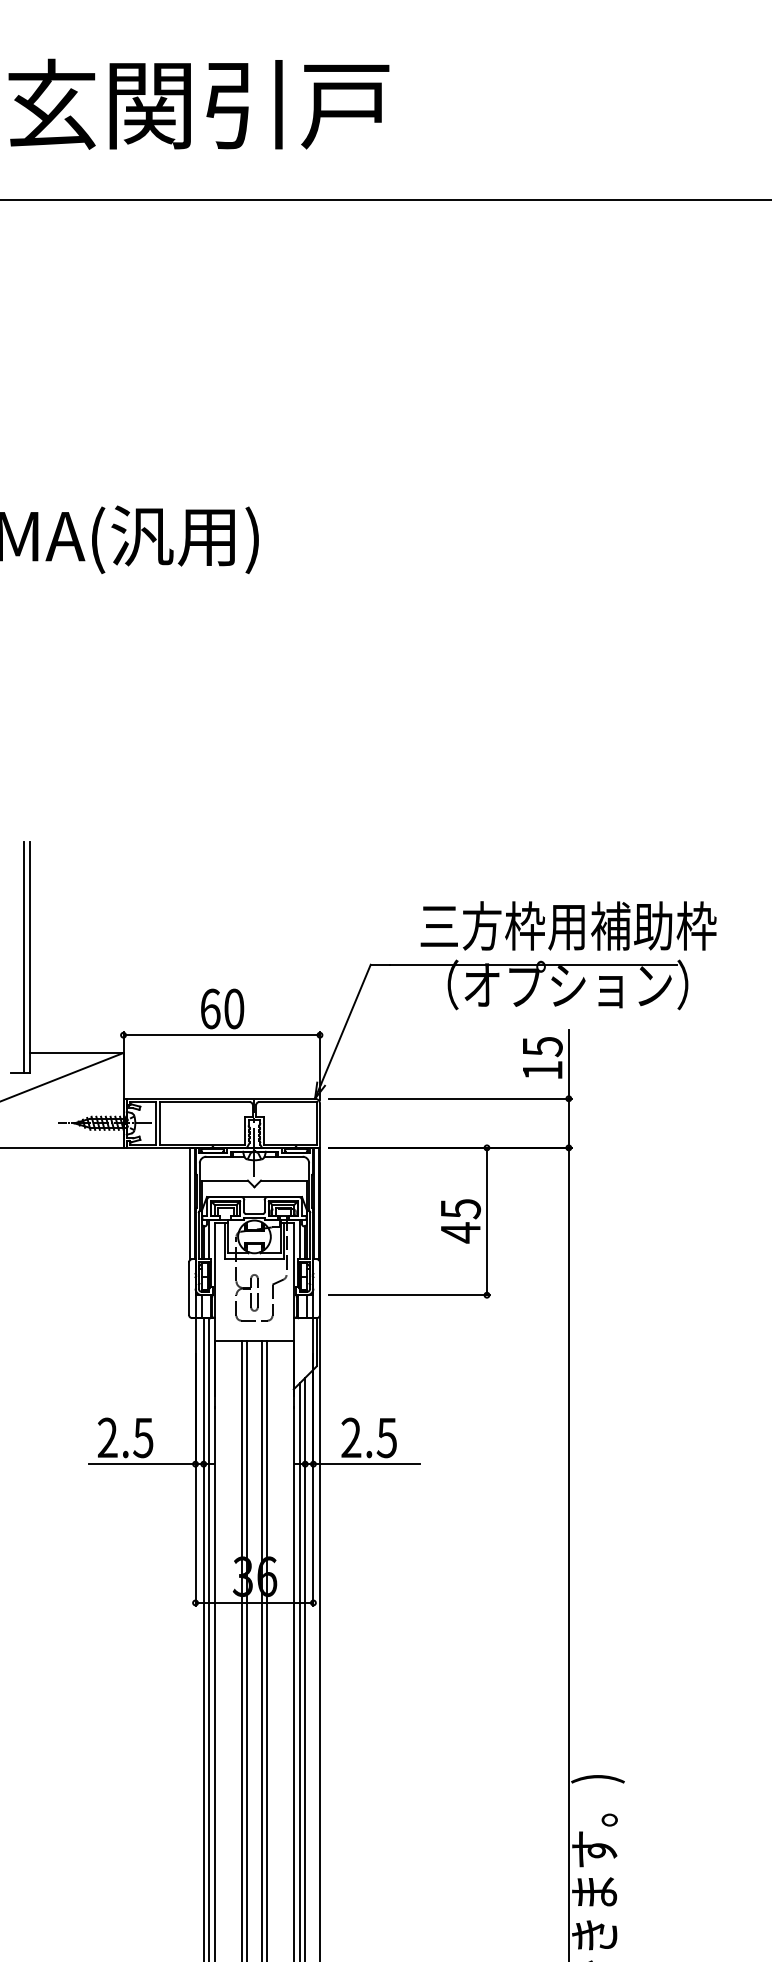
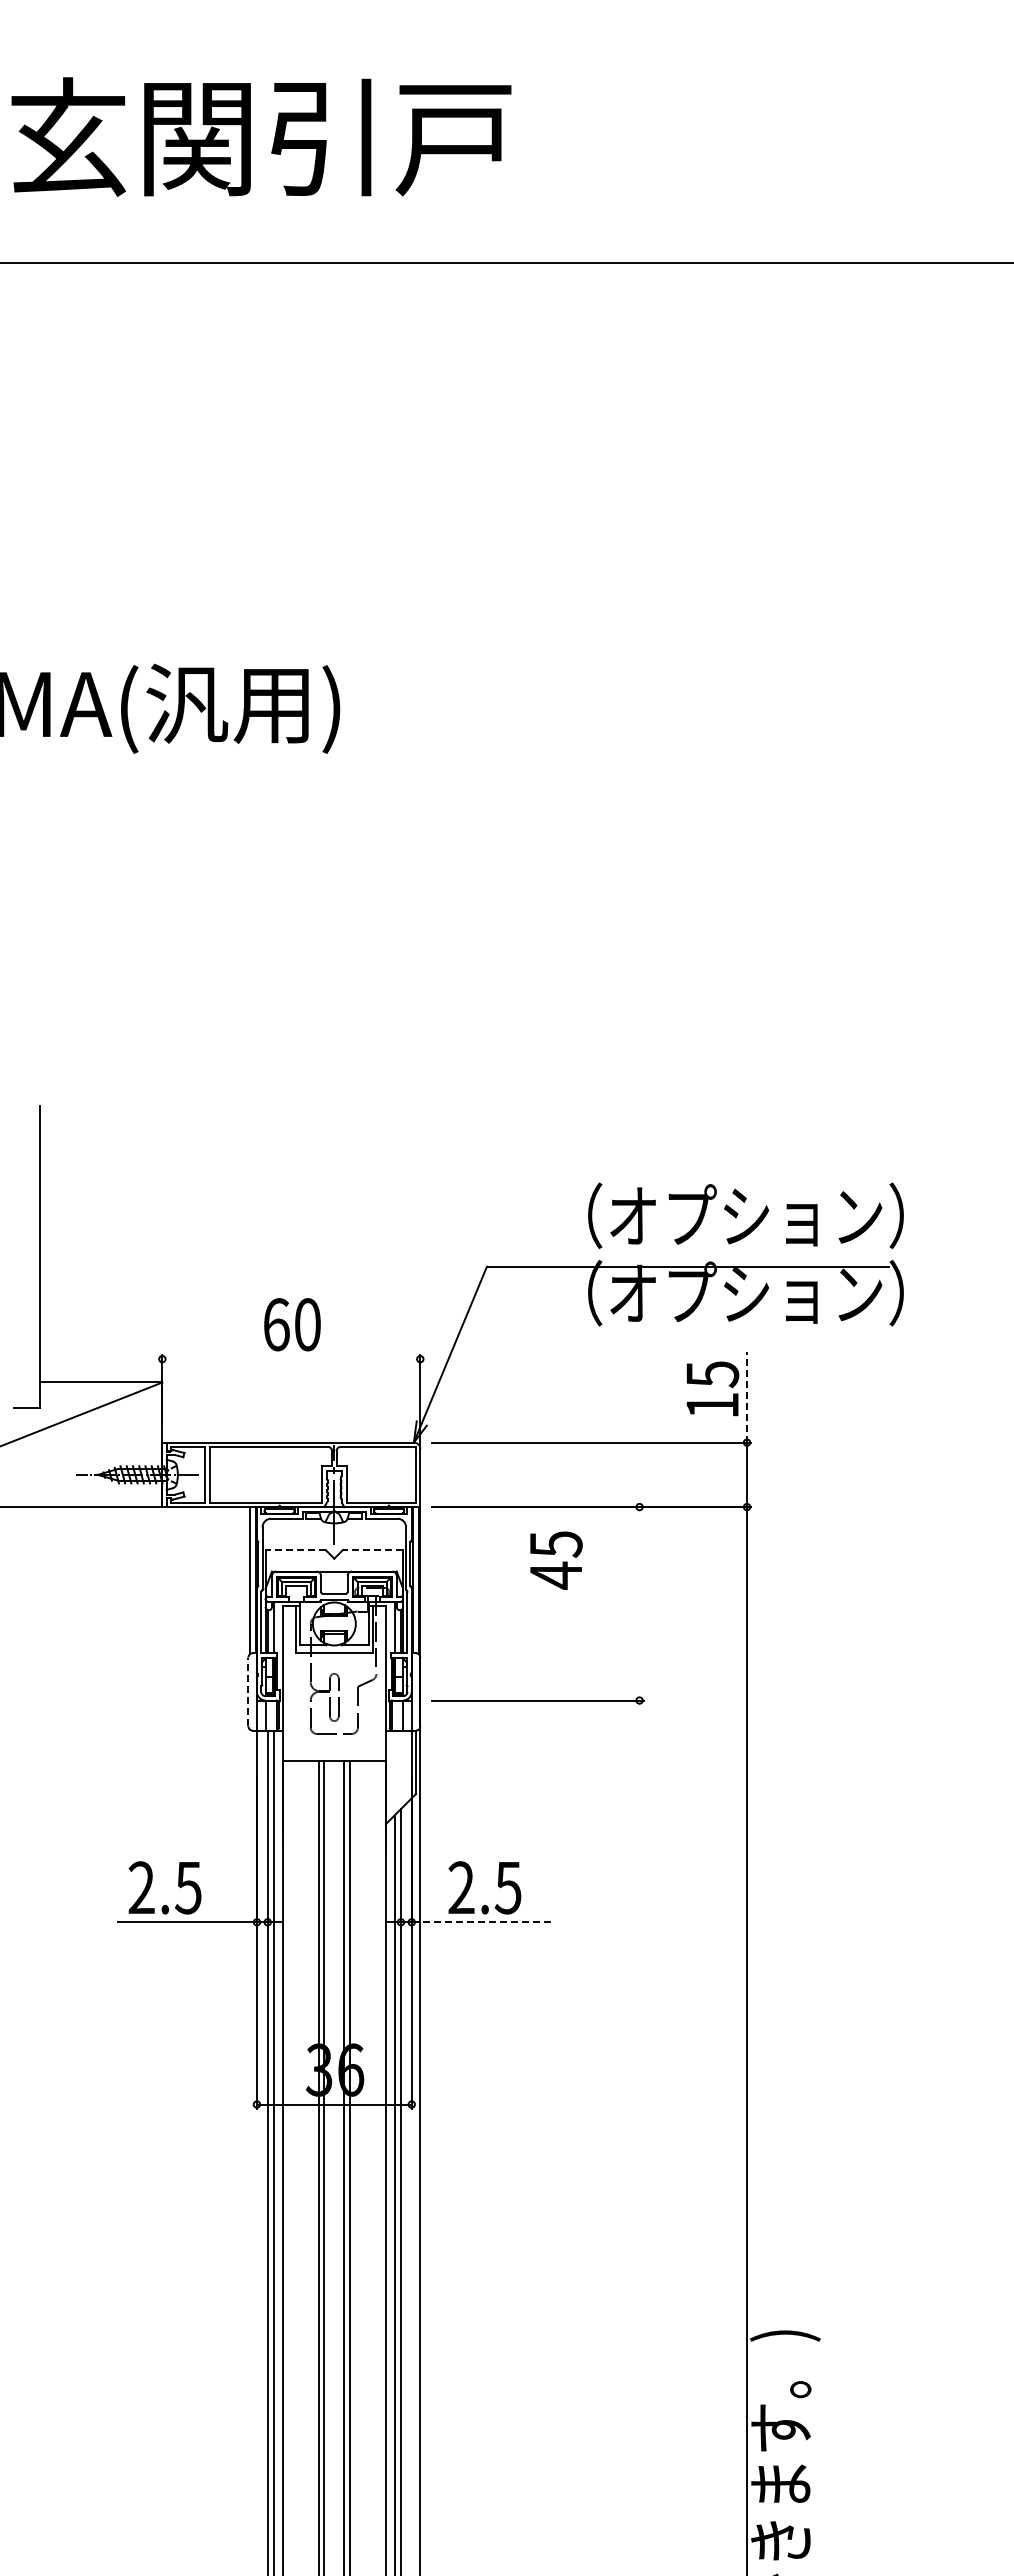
text: (568, 925) -> (746, 1215), 三方枠用補助枠 -> （オプション）
line: (23, 957) -> (31, 1256), removed
line: (221, 1035) -> (291, 1359), removed
line: (569, 1063) -> (747, 1396), solid -> dashed
line: (224, 1180) -> (295, 1550), solid -> dashed
line: (283, 1180) -> (372, 1550), solid -> dashed
text: (461, 1221) -> (556, 1560), moved
line: (486, 1221) -> (639, 1603), removed
line: (189, 1288) -> (248, 1691), solid -> dashed
line: (366, 1464) -> (481, 1922), solid -> dashed

